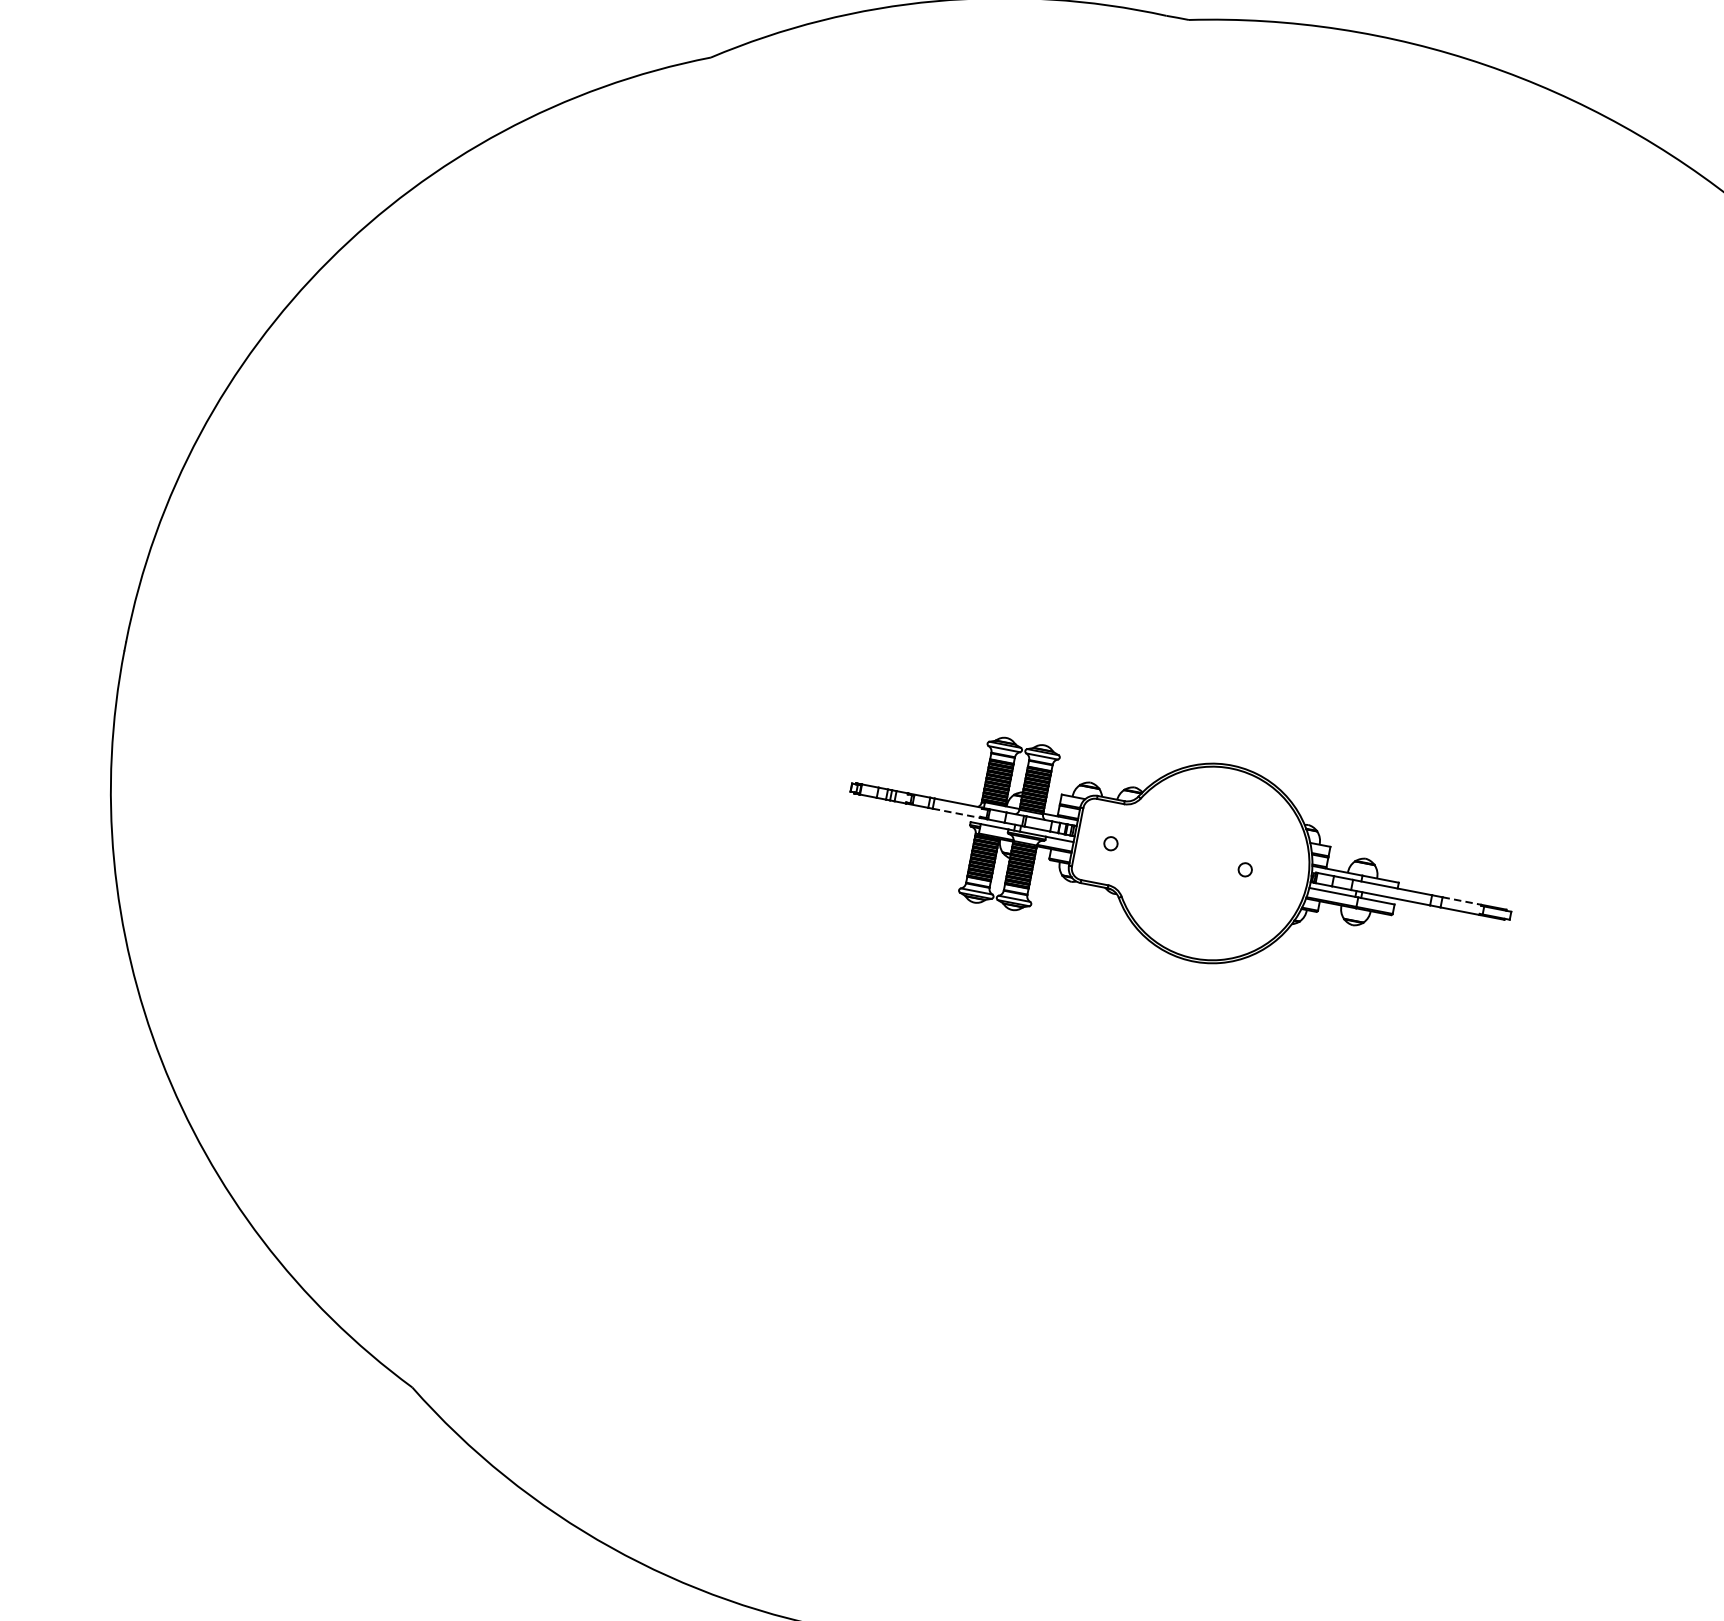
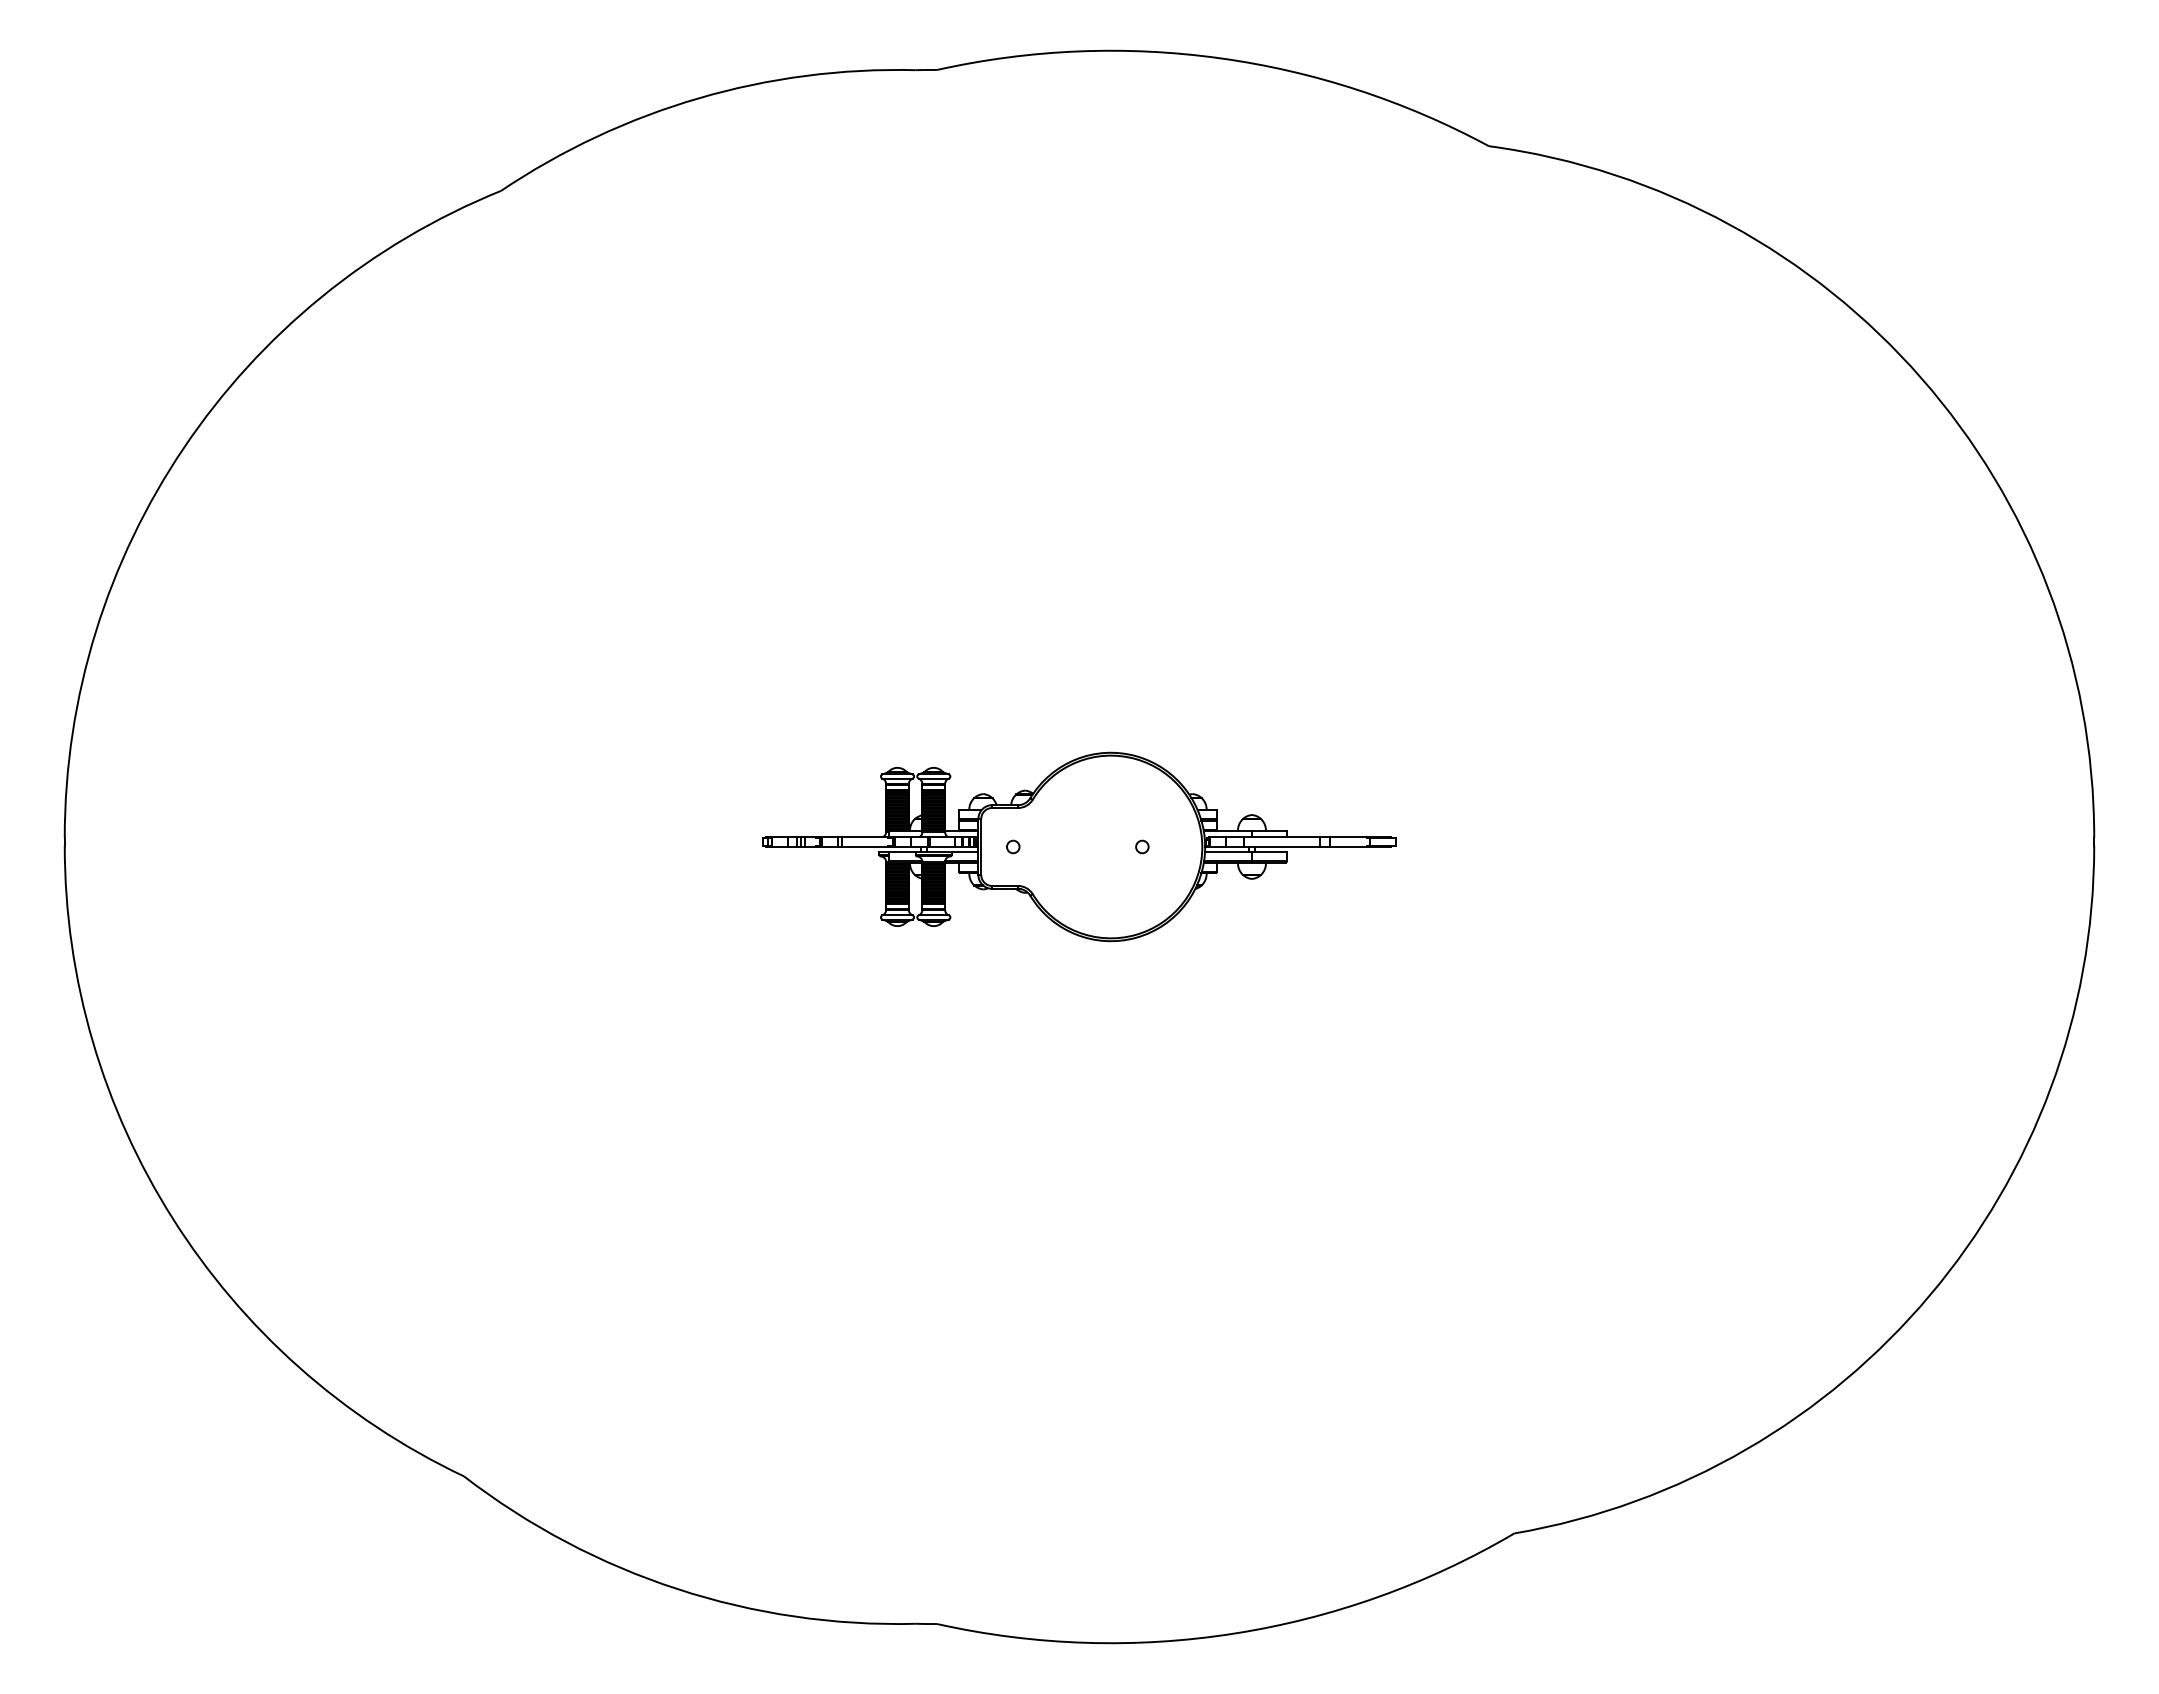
line: (956, 813) -> (864, 846), dashed -> solid
line: (1461, 900) -> (1348, 836), dashed -> solid

